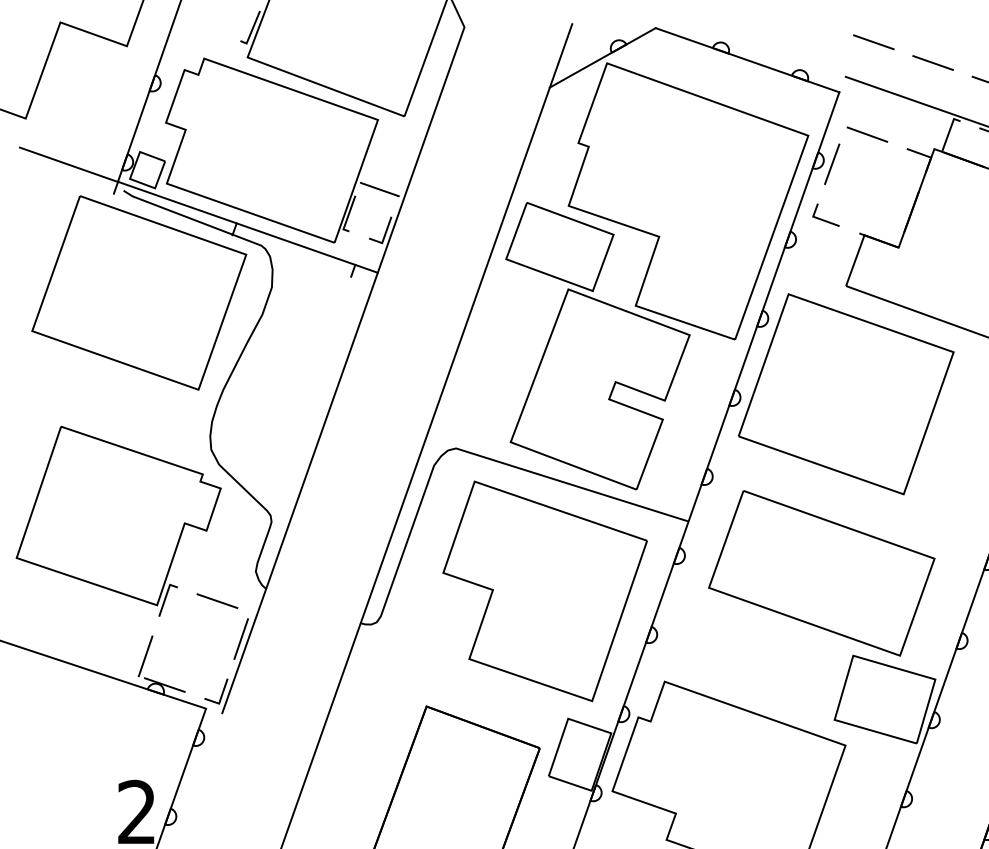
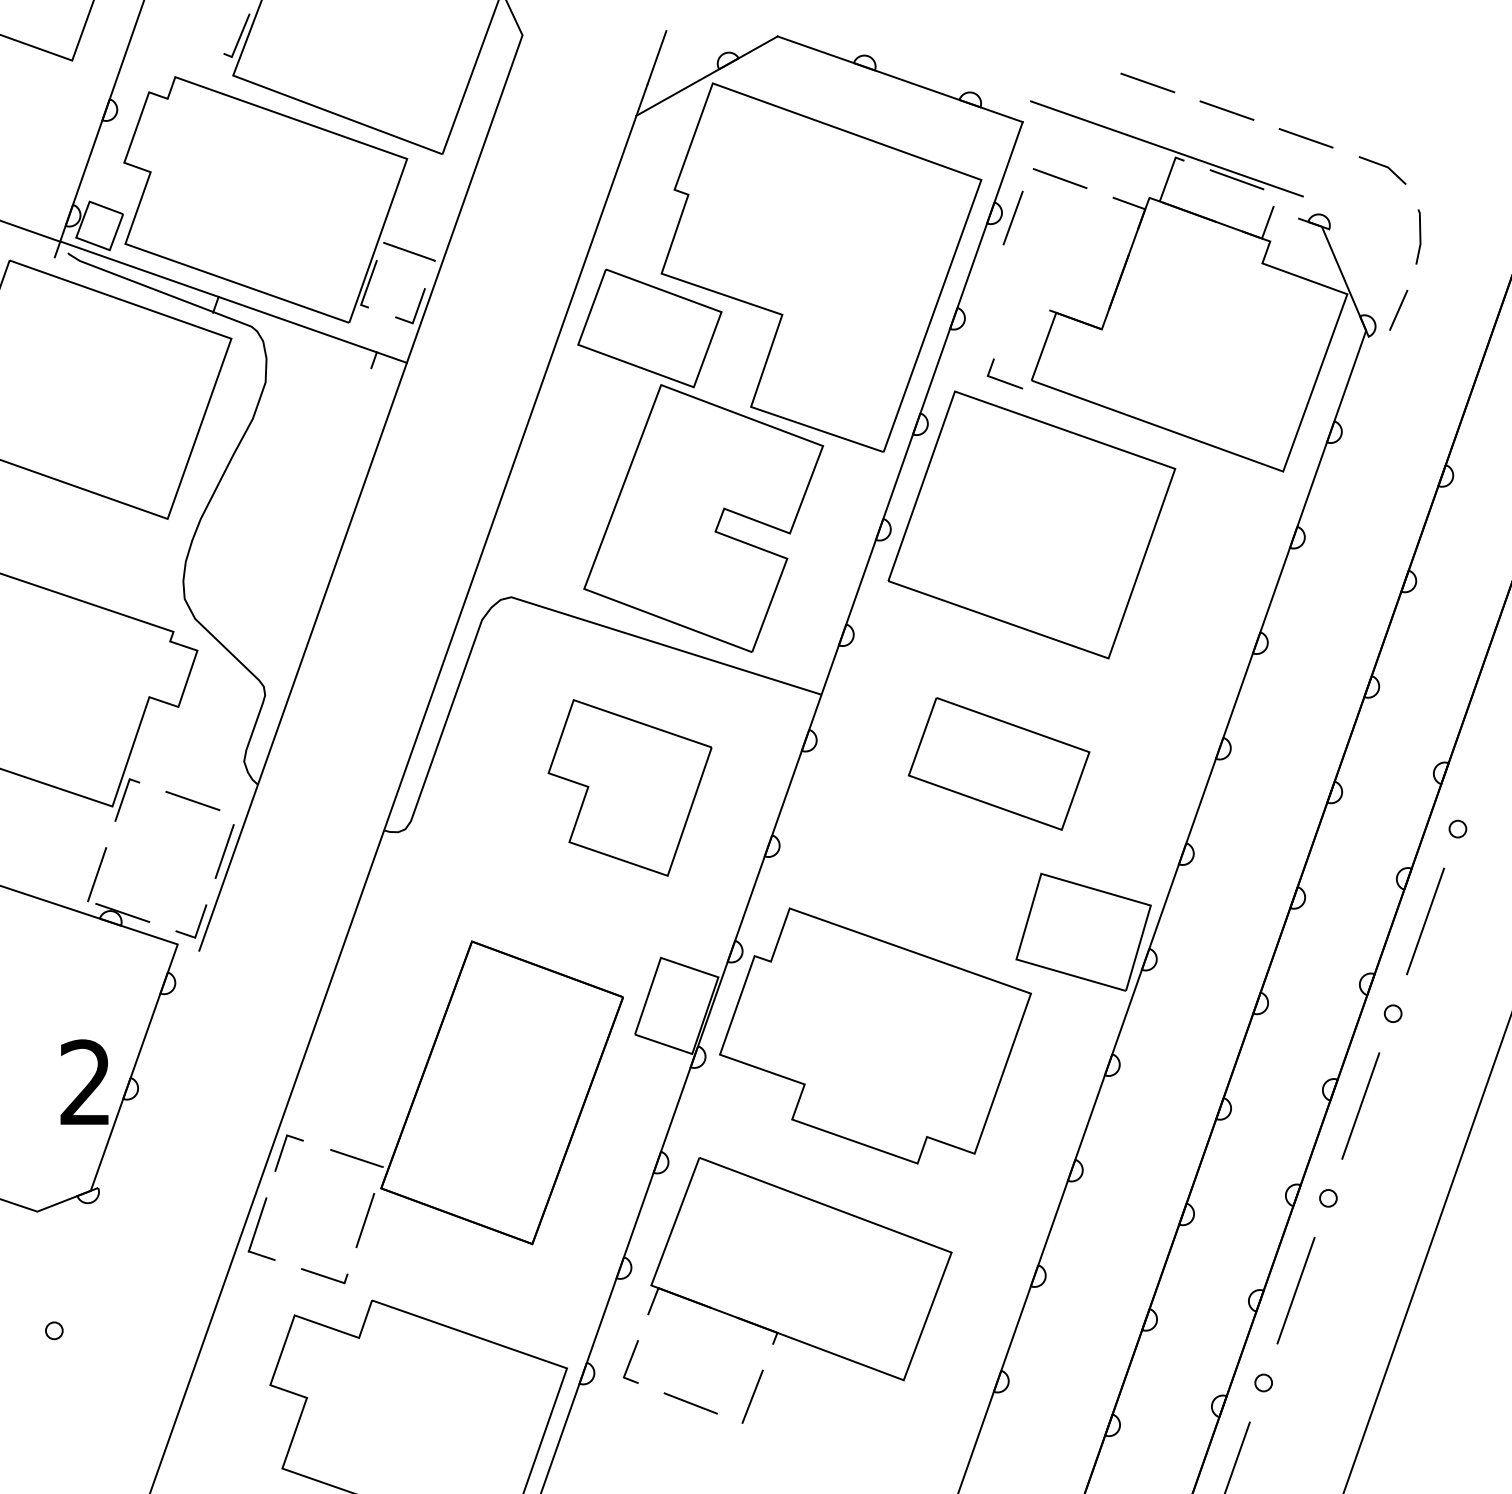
line: (873, 42) -> (1068, 55), removed
line: (824, 220) -> (1003, 380), moved
part: (821, 573) -> (998, 763), size x0.6
part: (544, 591) -> (629, 787), size x0.6

